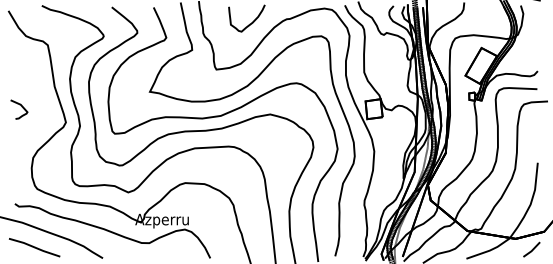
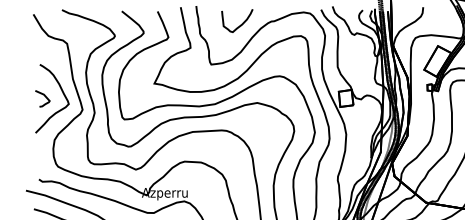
curve: (42, 103) -> (62, 93), added

